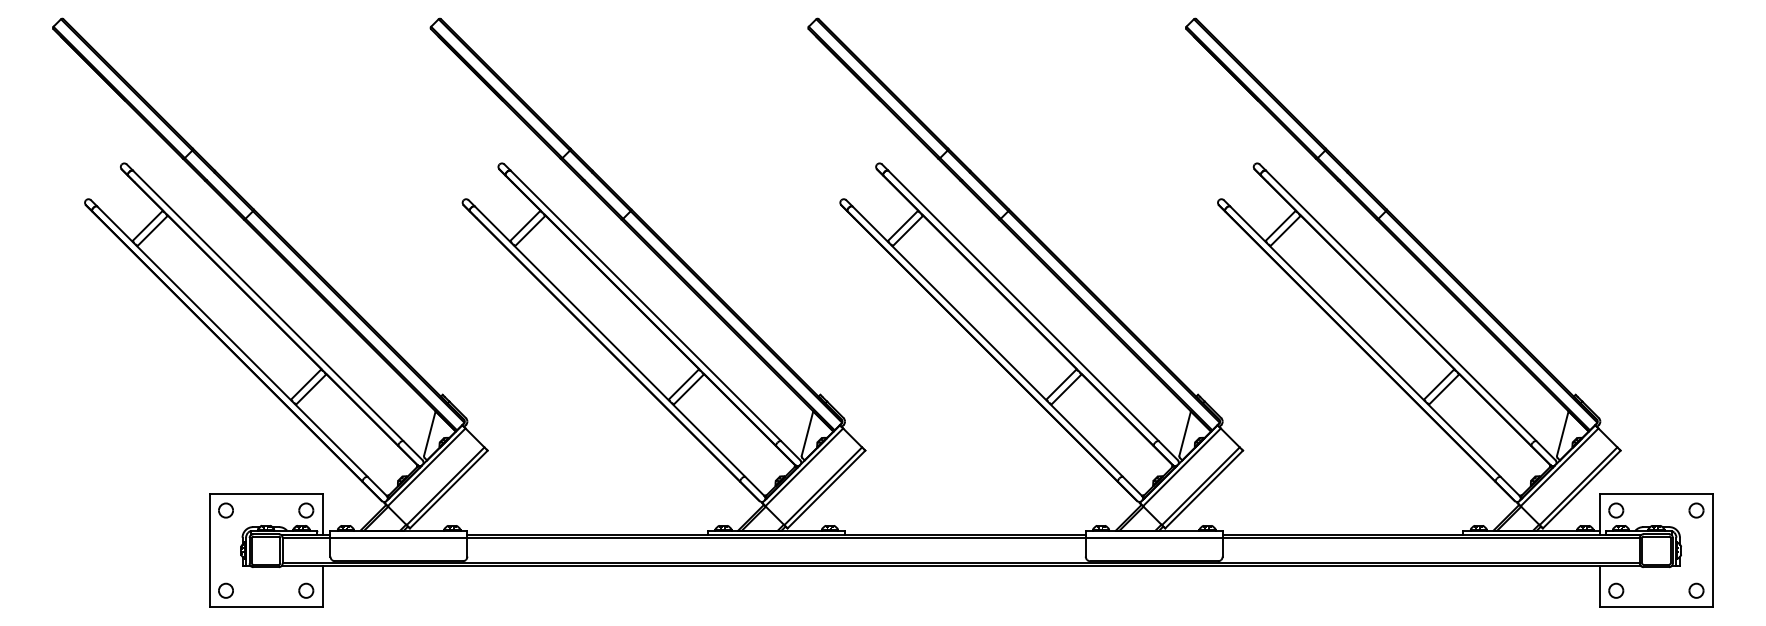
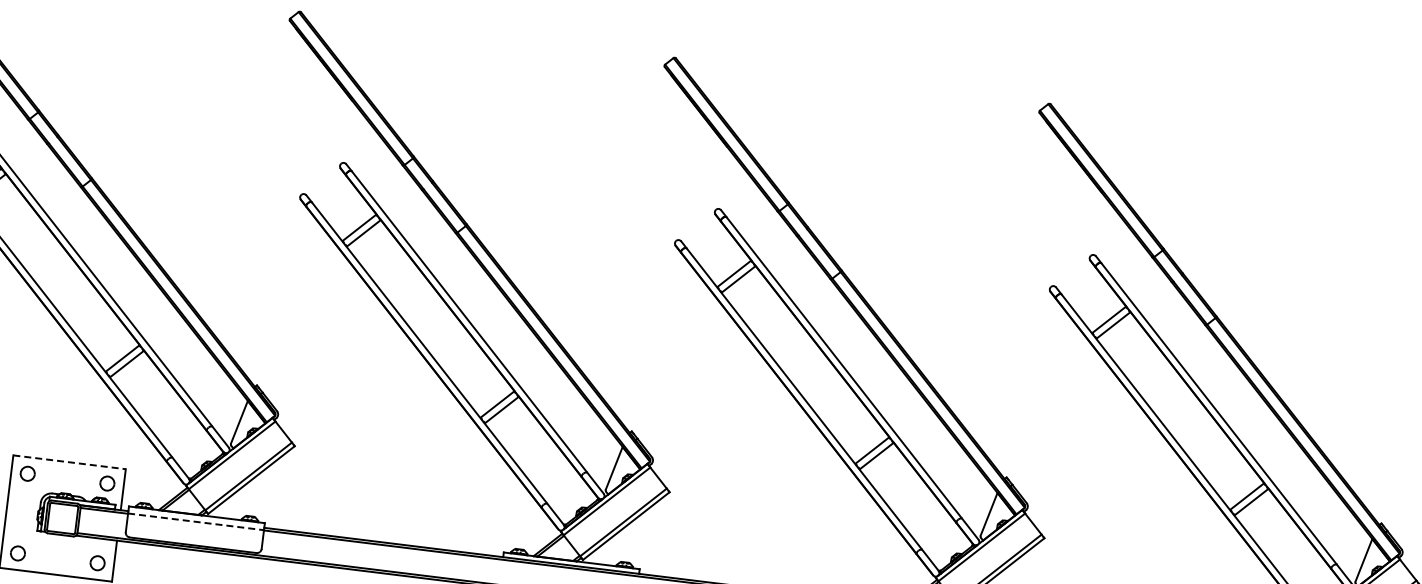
line: (266, 494) -> (69, 462), solid -> dashed
line: (399, 537) -> (196, 521), solid -> dashed

